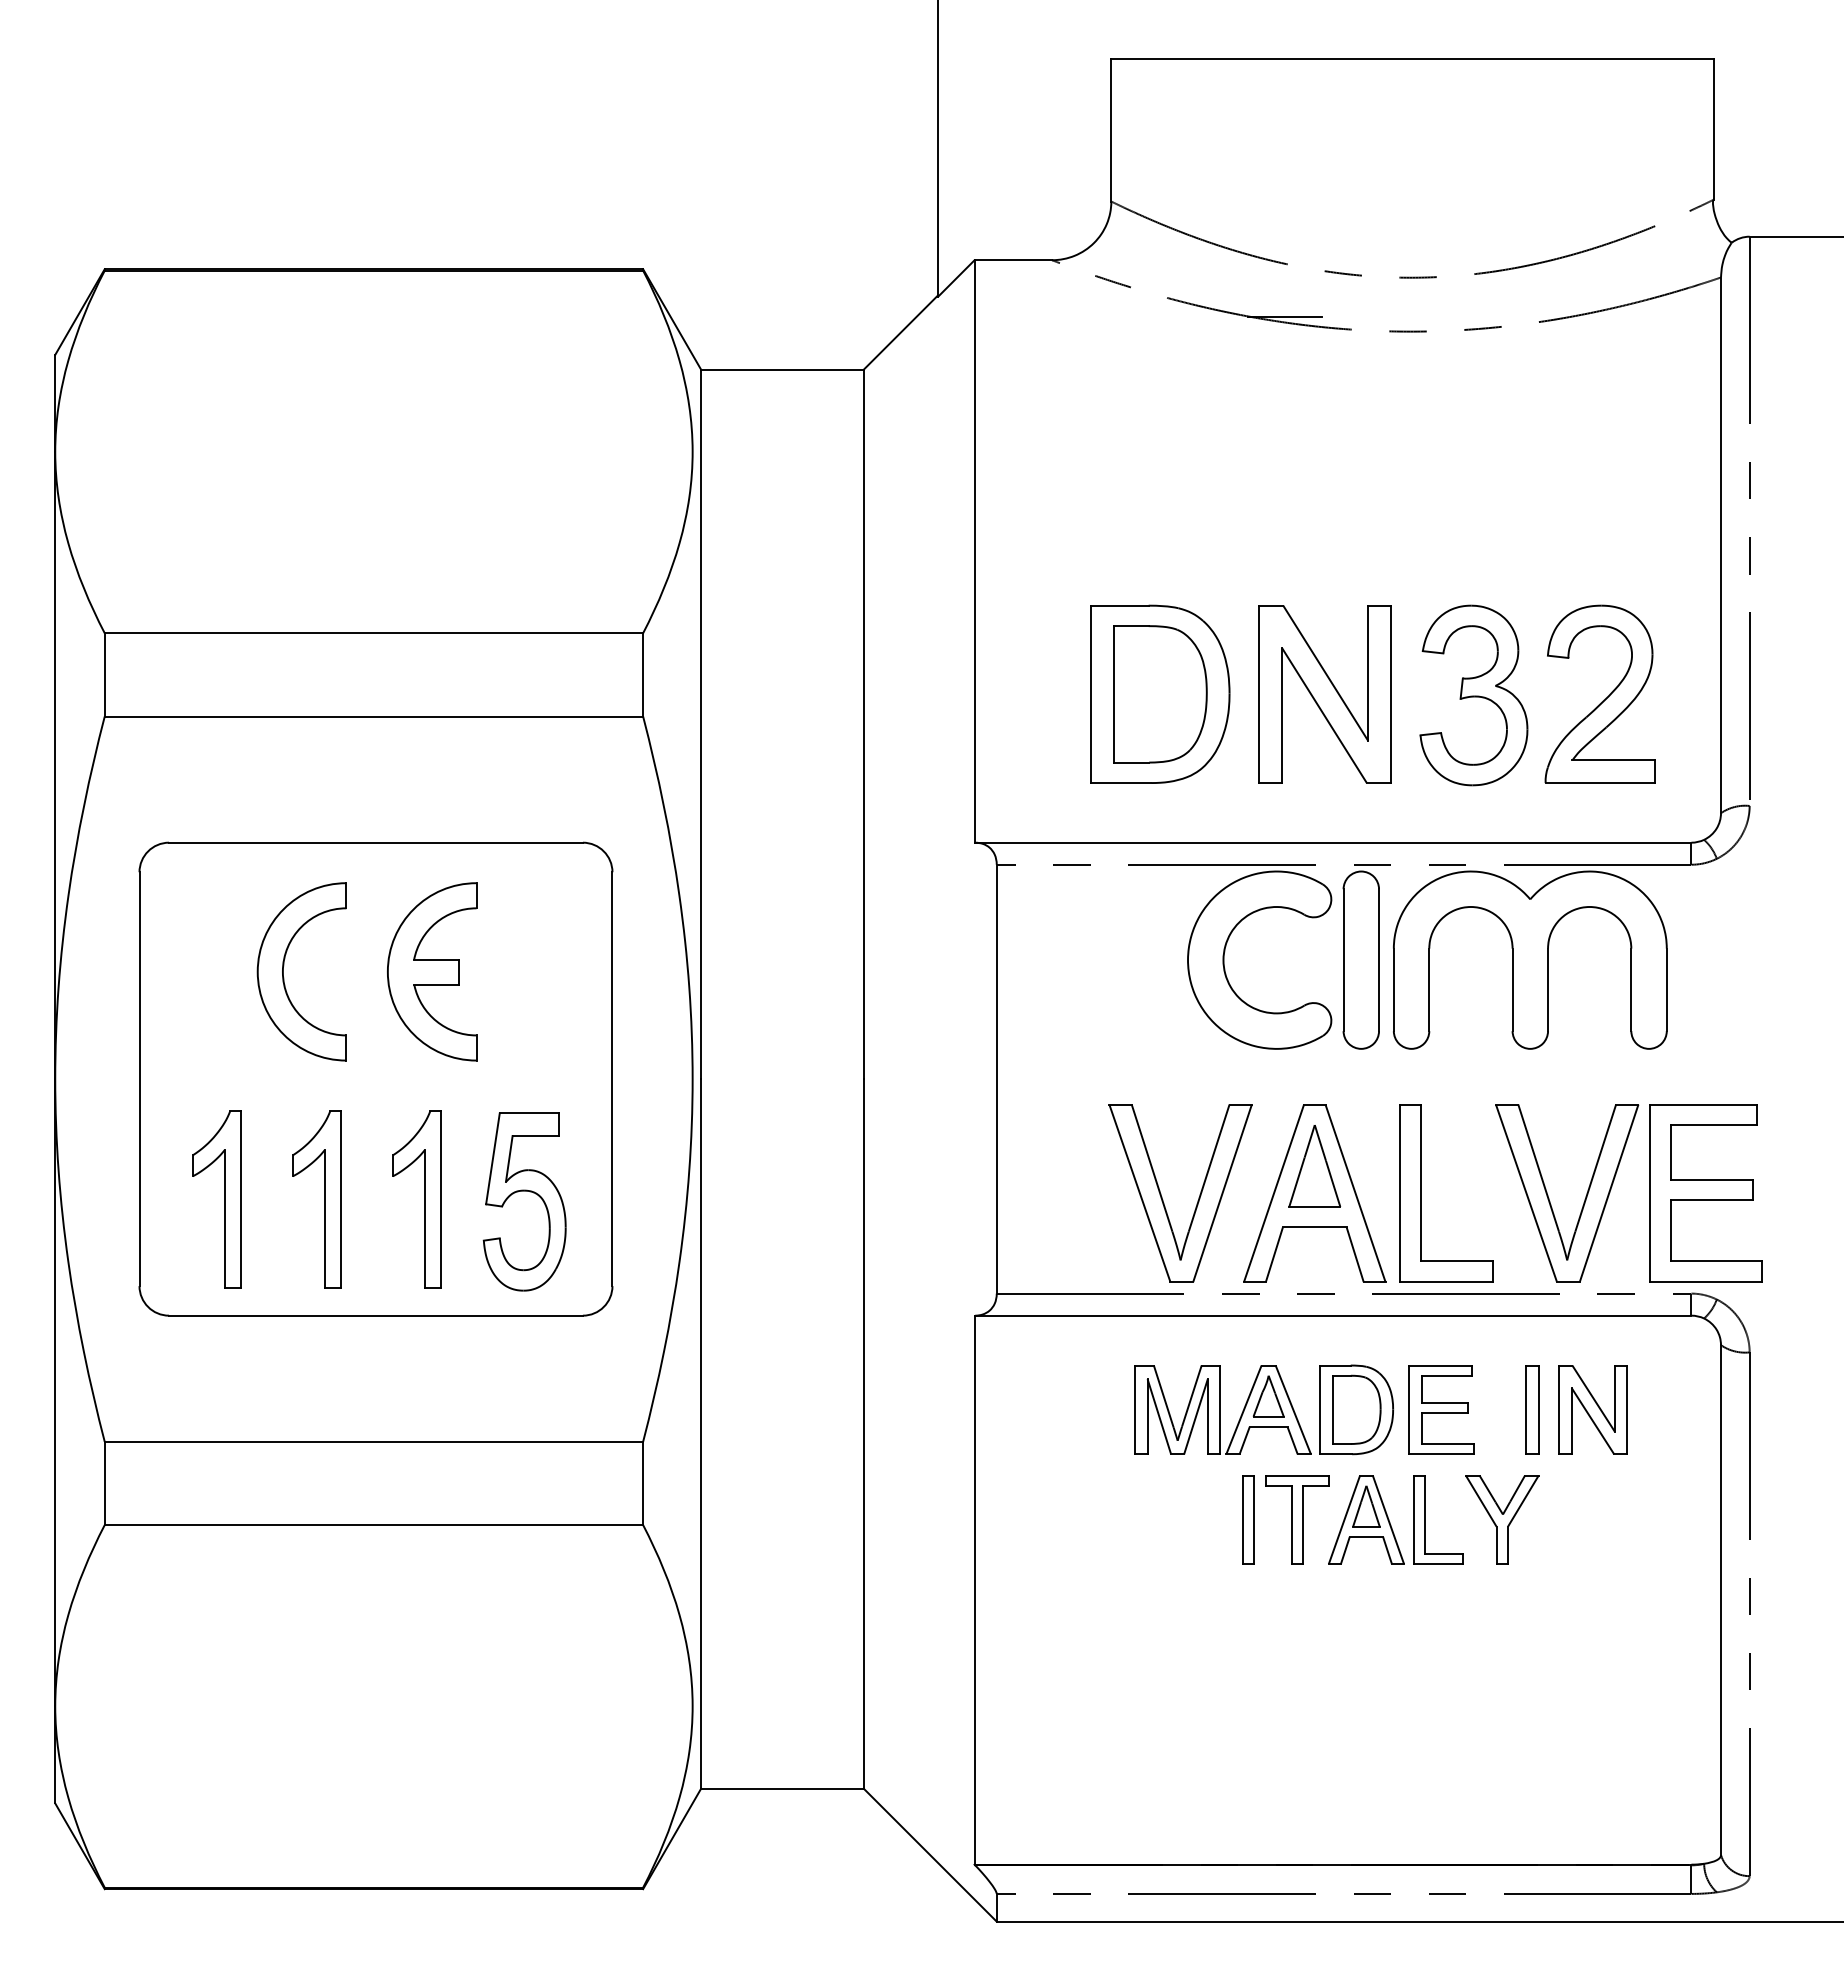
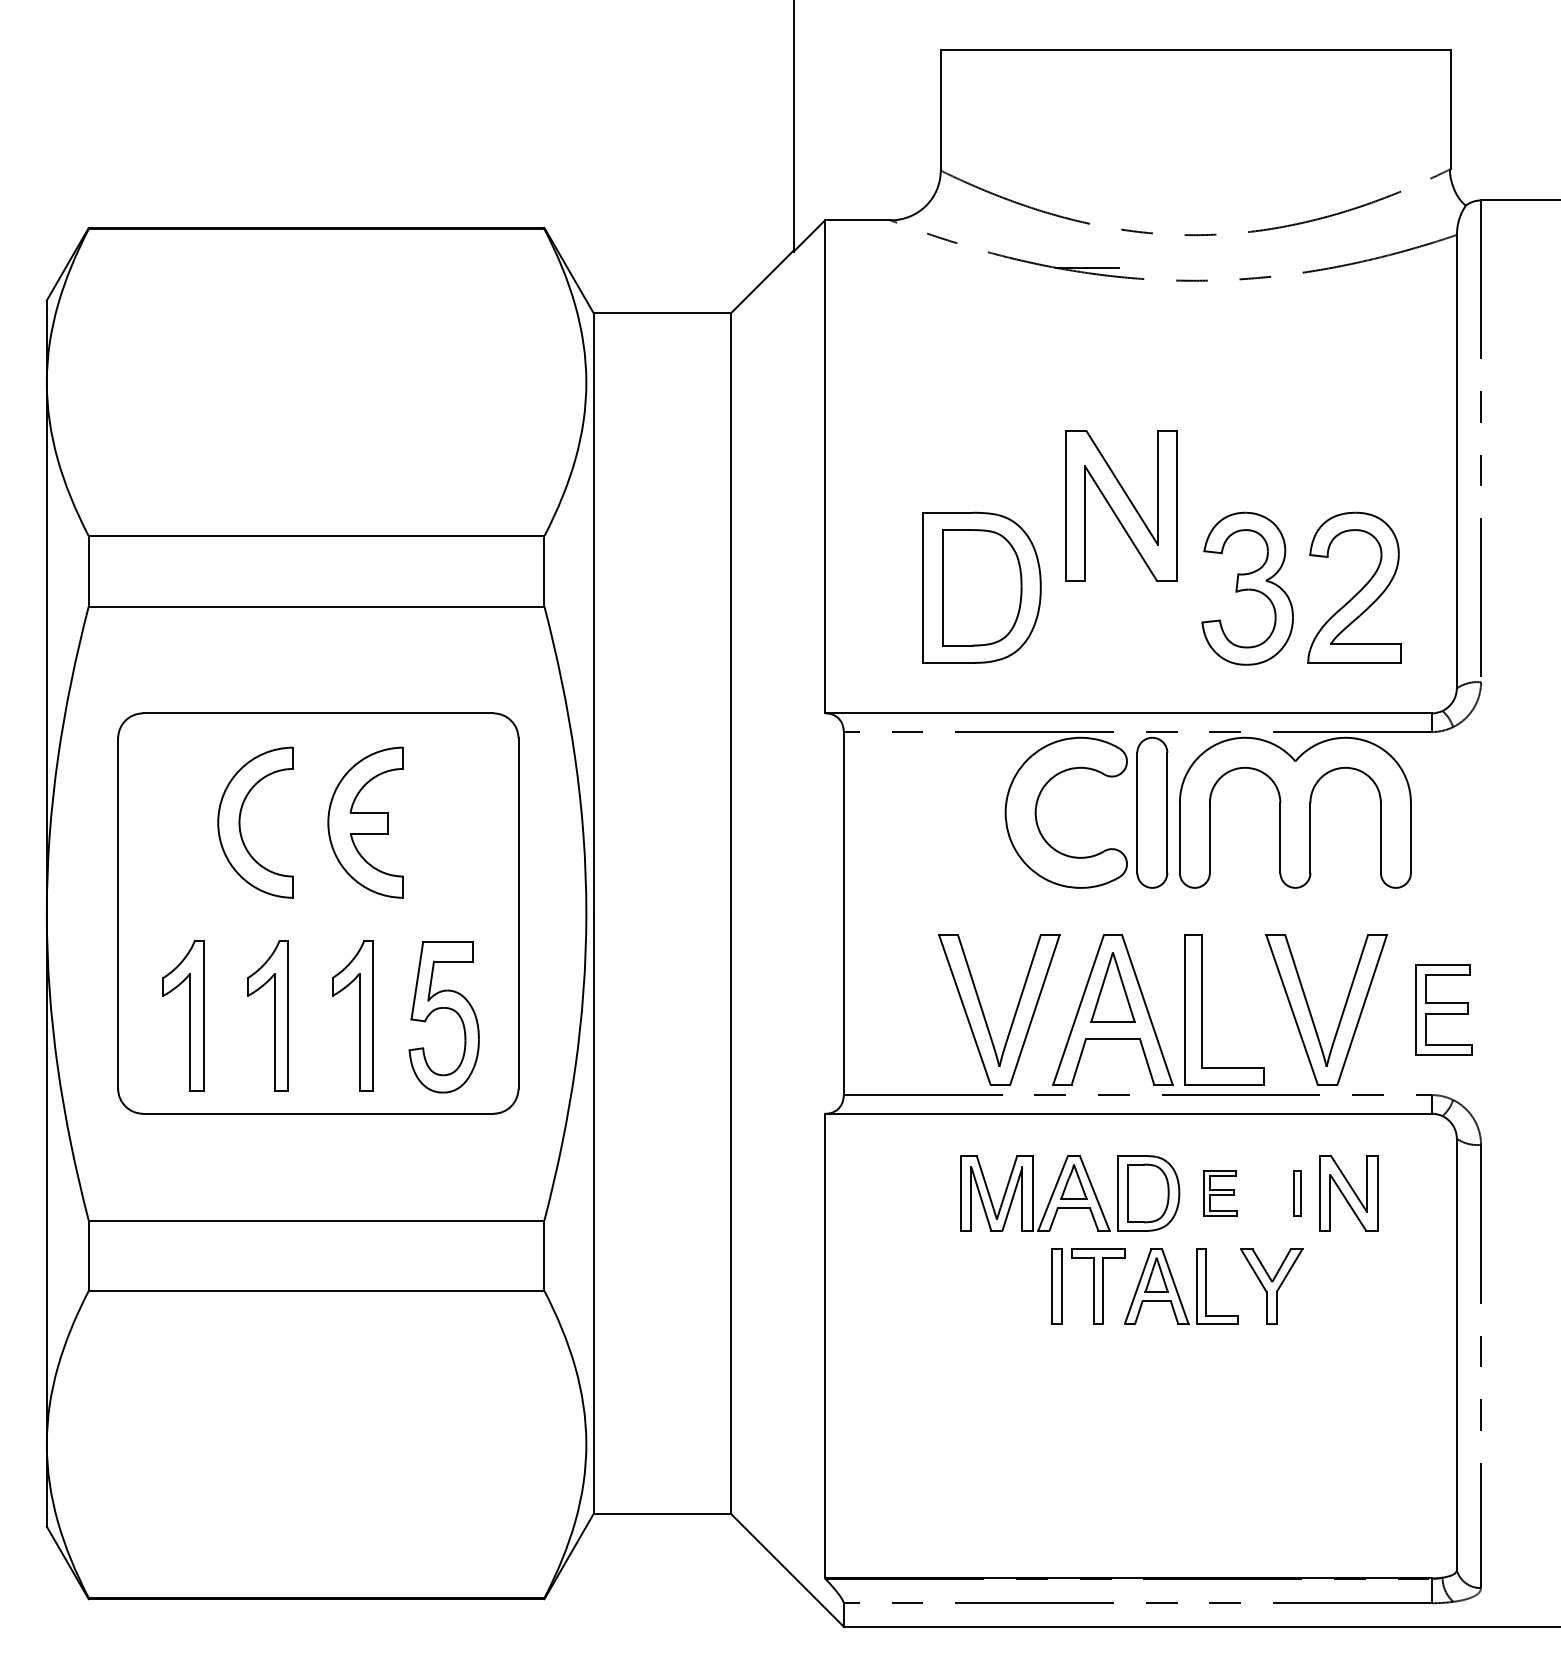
part: (1324, 693) -> (1121, 505), moved
part: (1705, 1192) -> (1443, 1009), size x0.6
part: (1441, 1409) -> (1220, 1193), size x0.6
part: (1532, 1409) -> (1297, 1193), size x0.6

